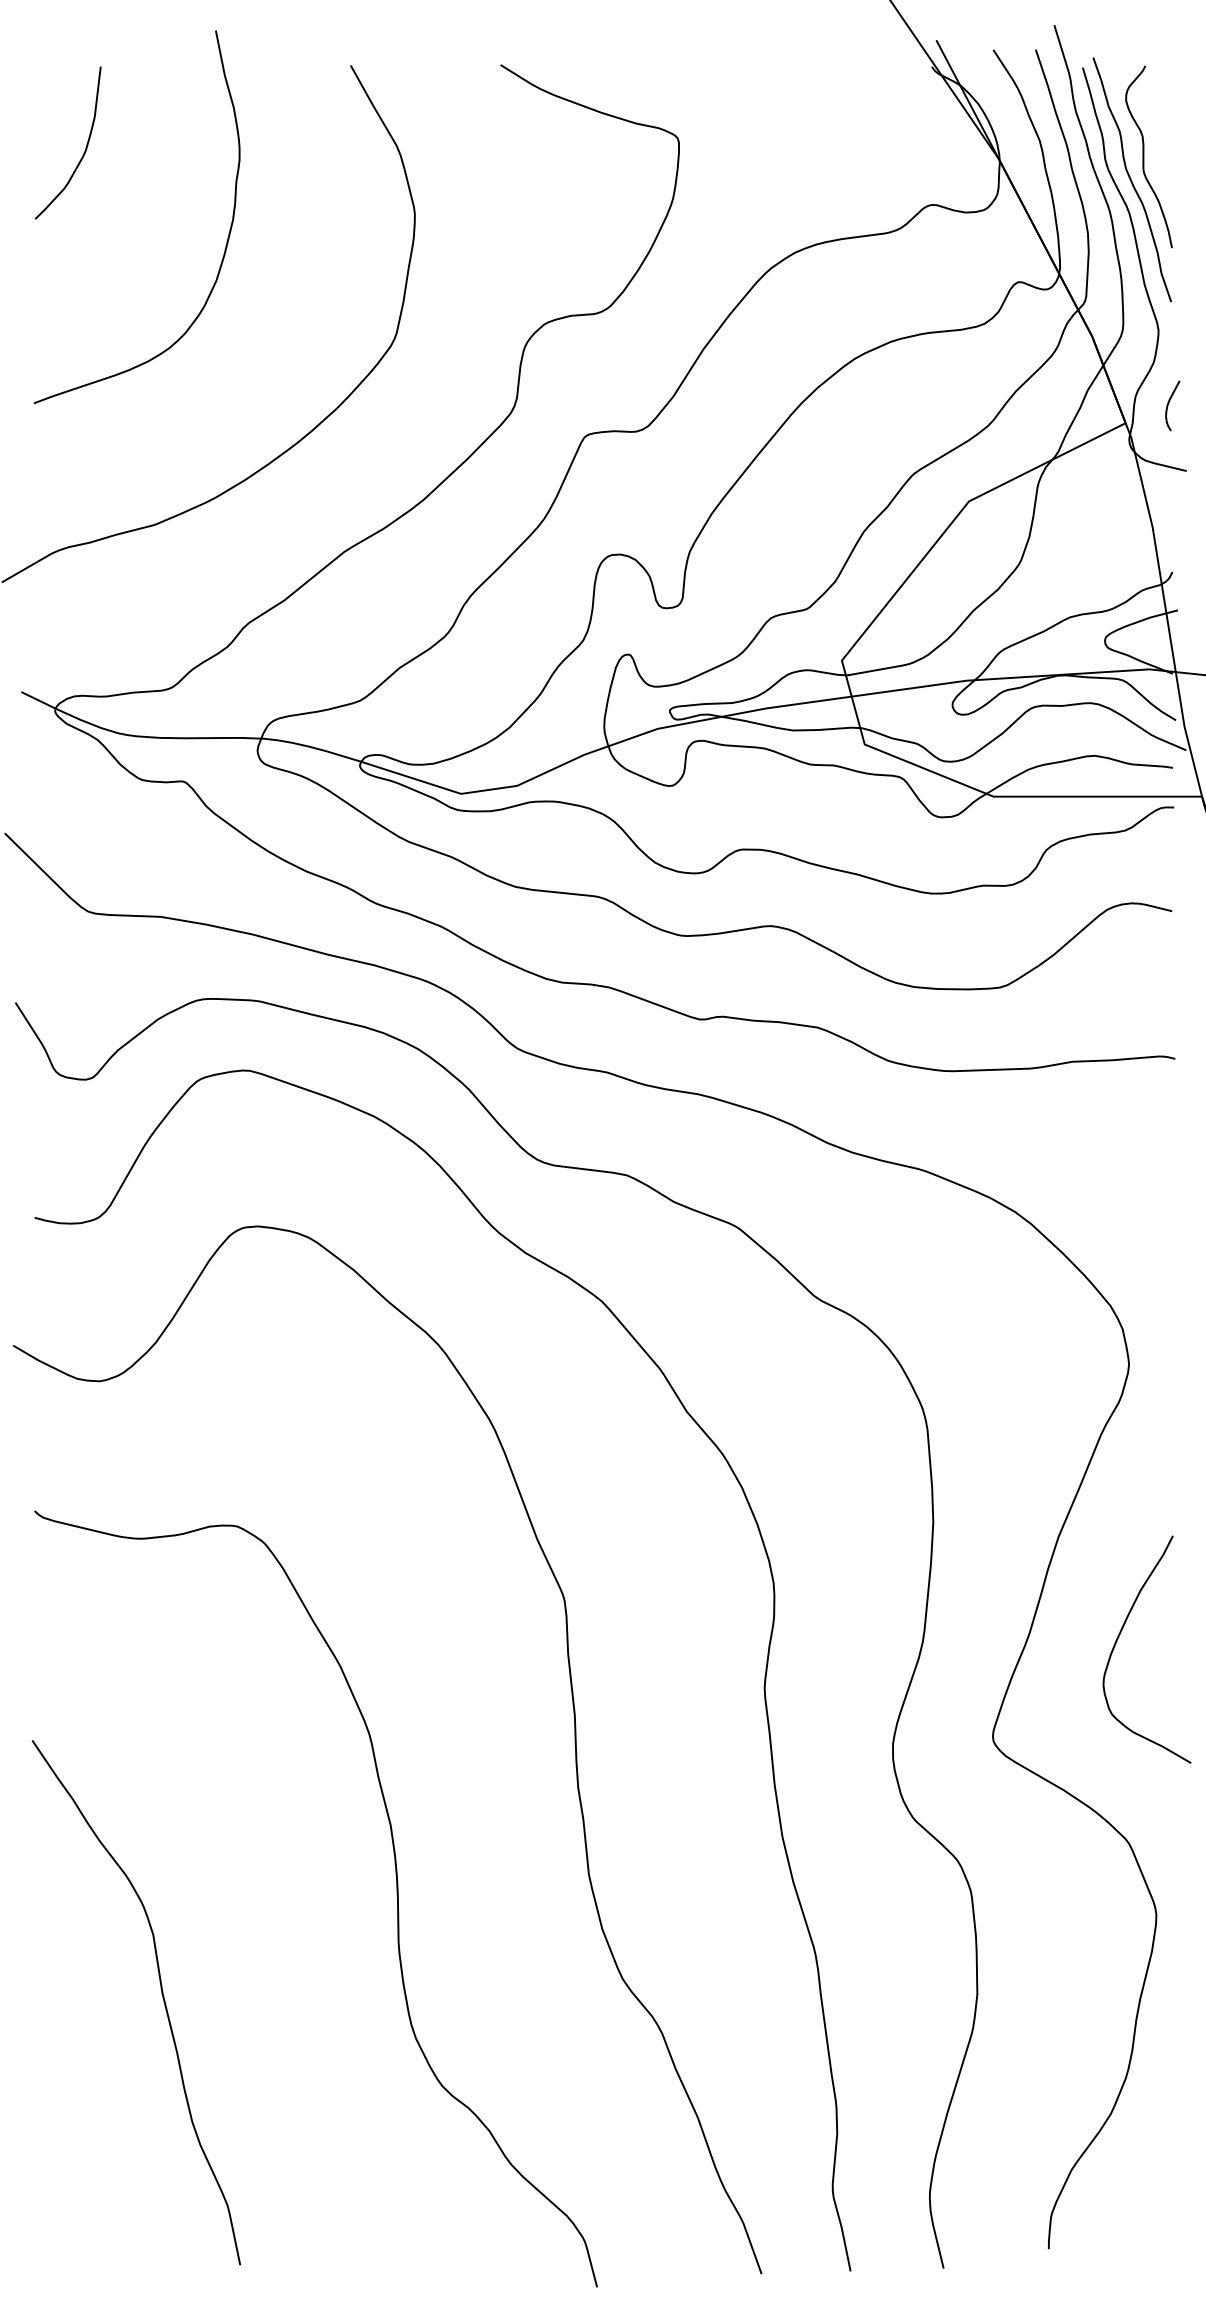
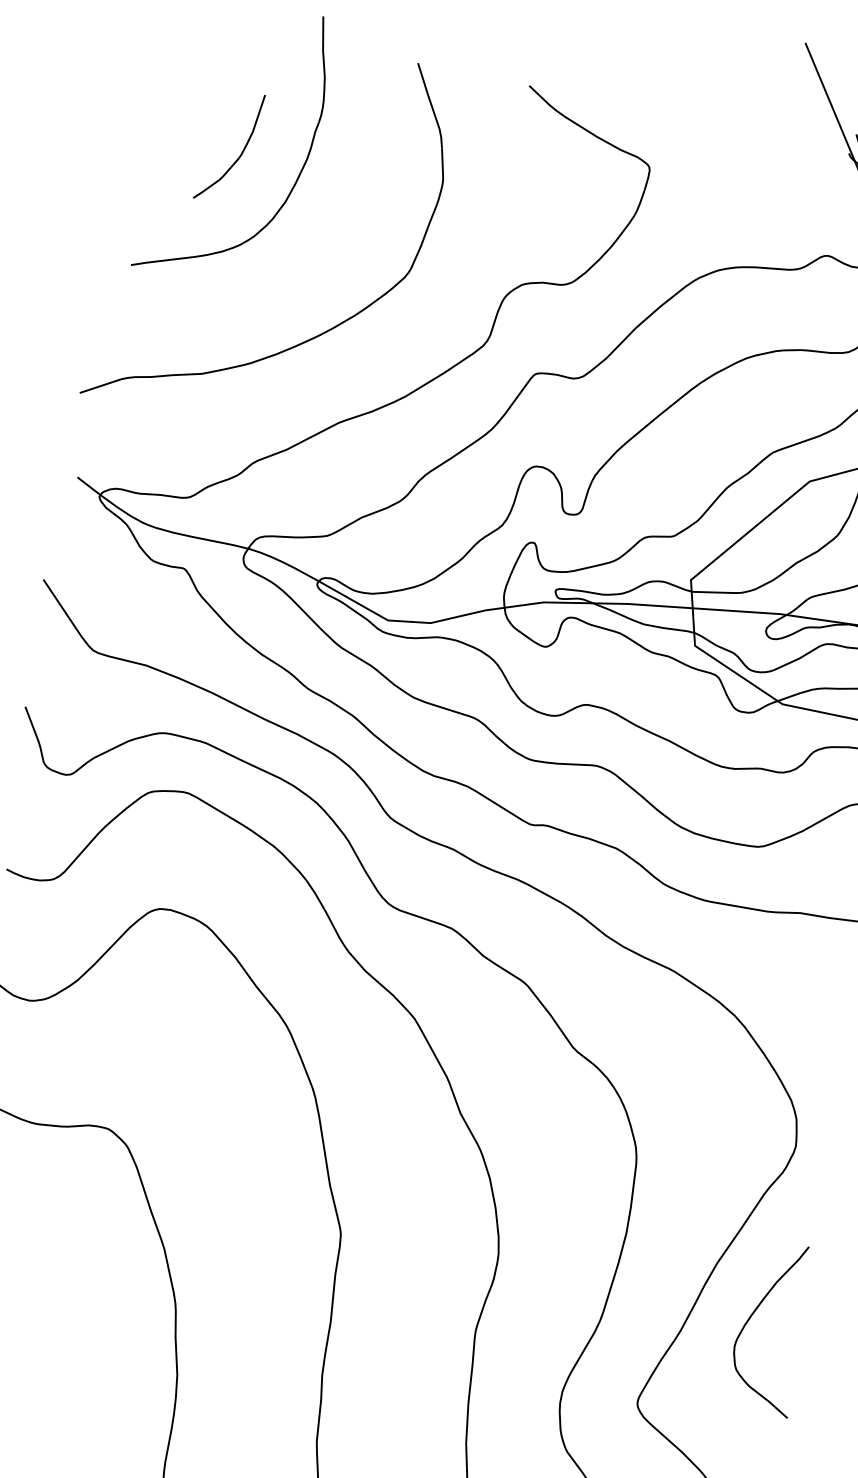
part: (85, 147) -> (241, 152), moved
curve: (1119, 1637) -> (753, 1314), moved

